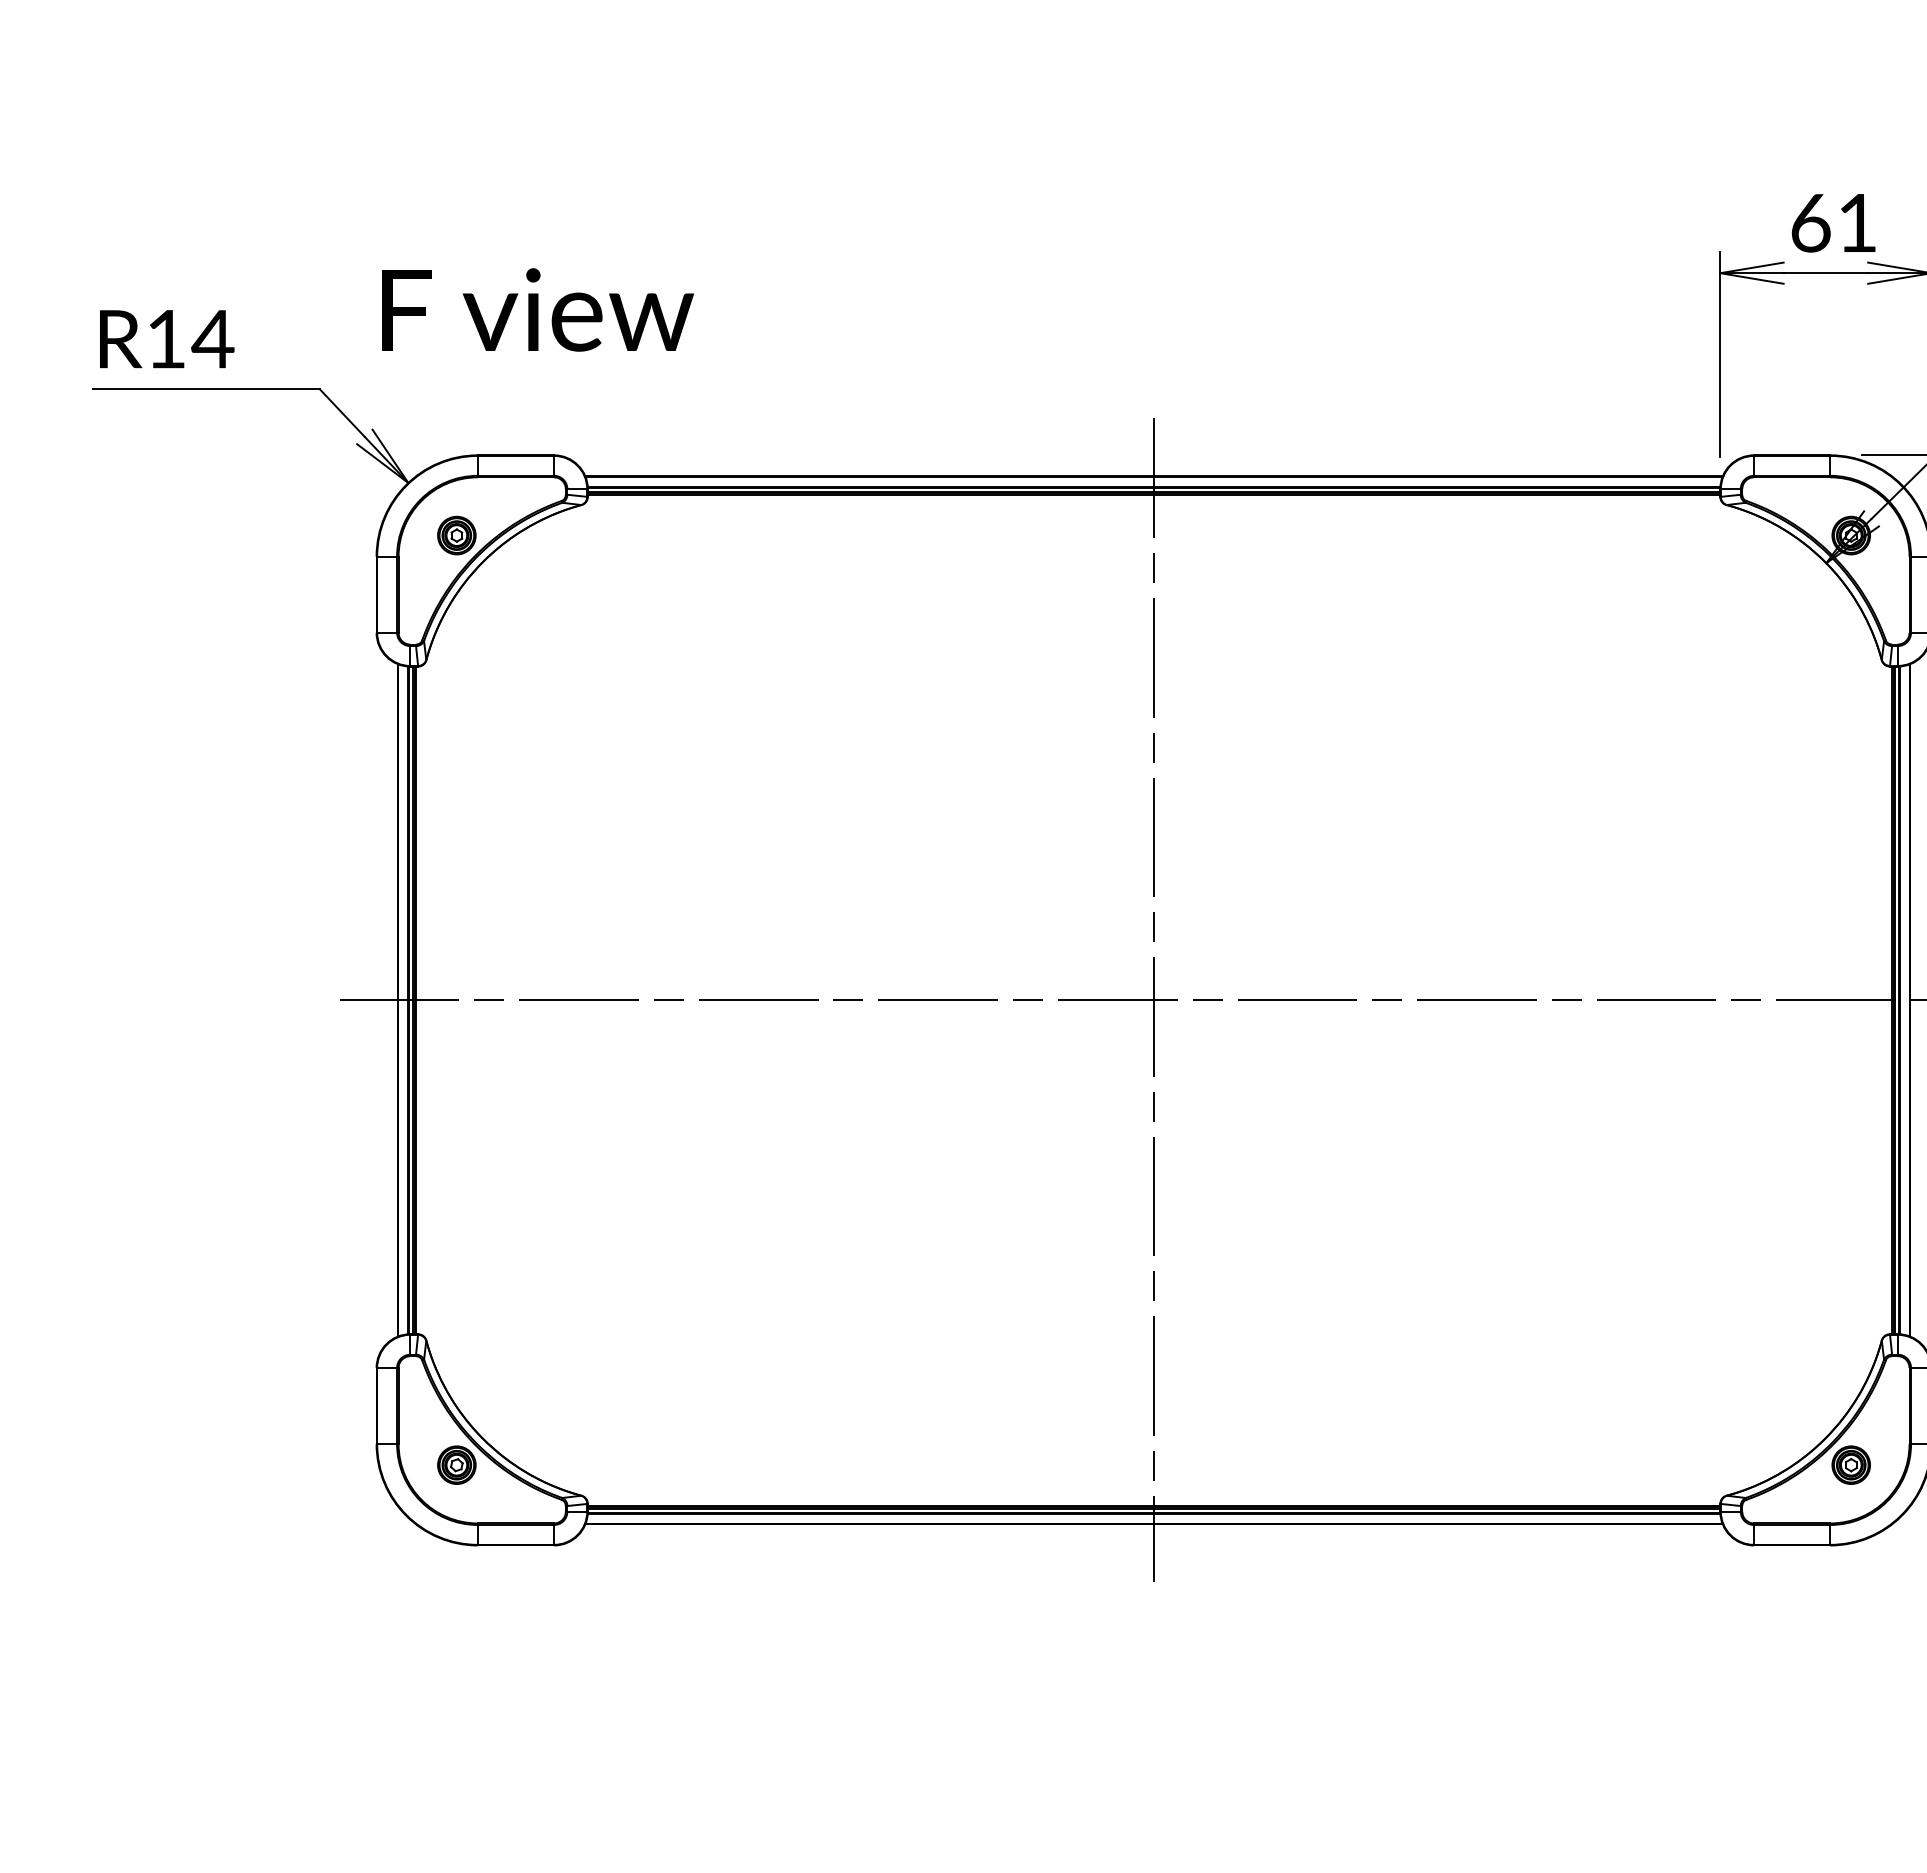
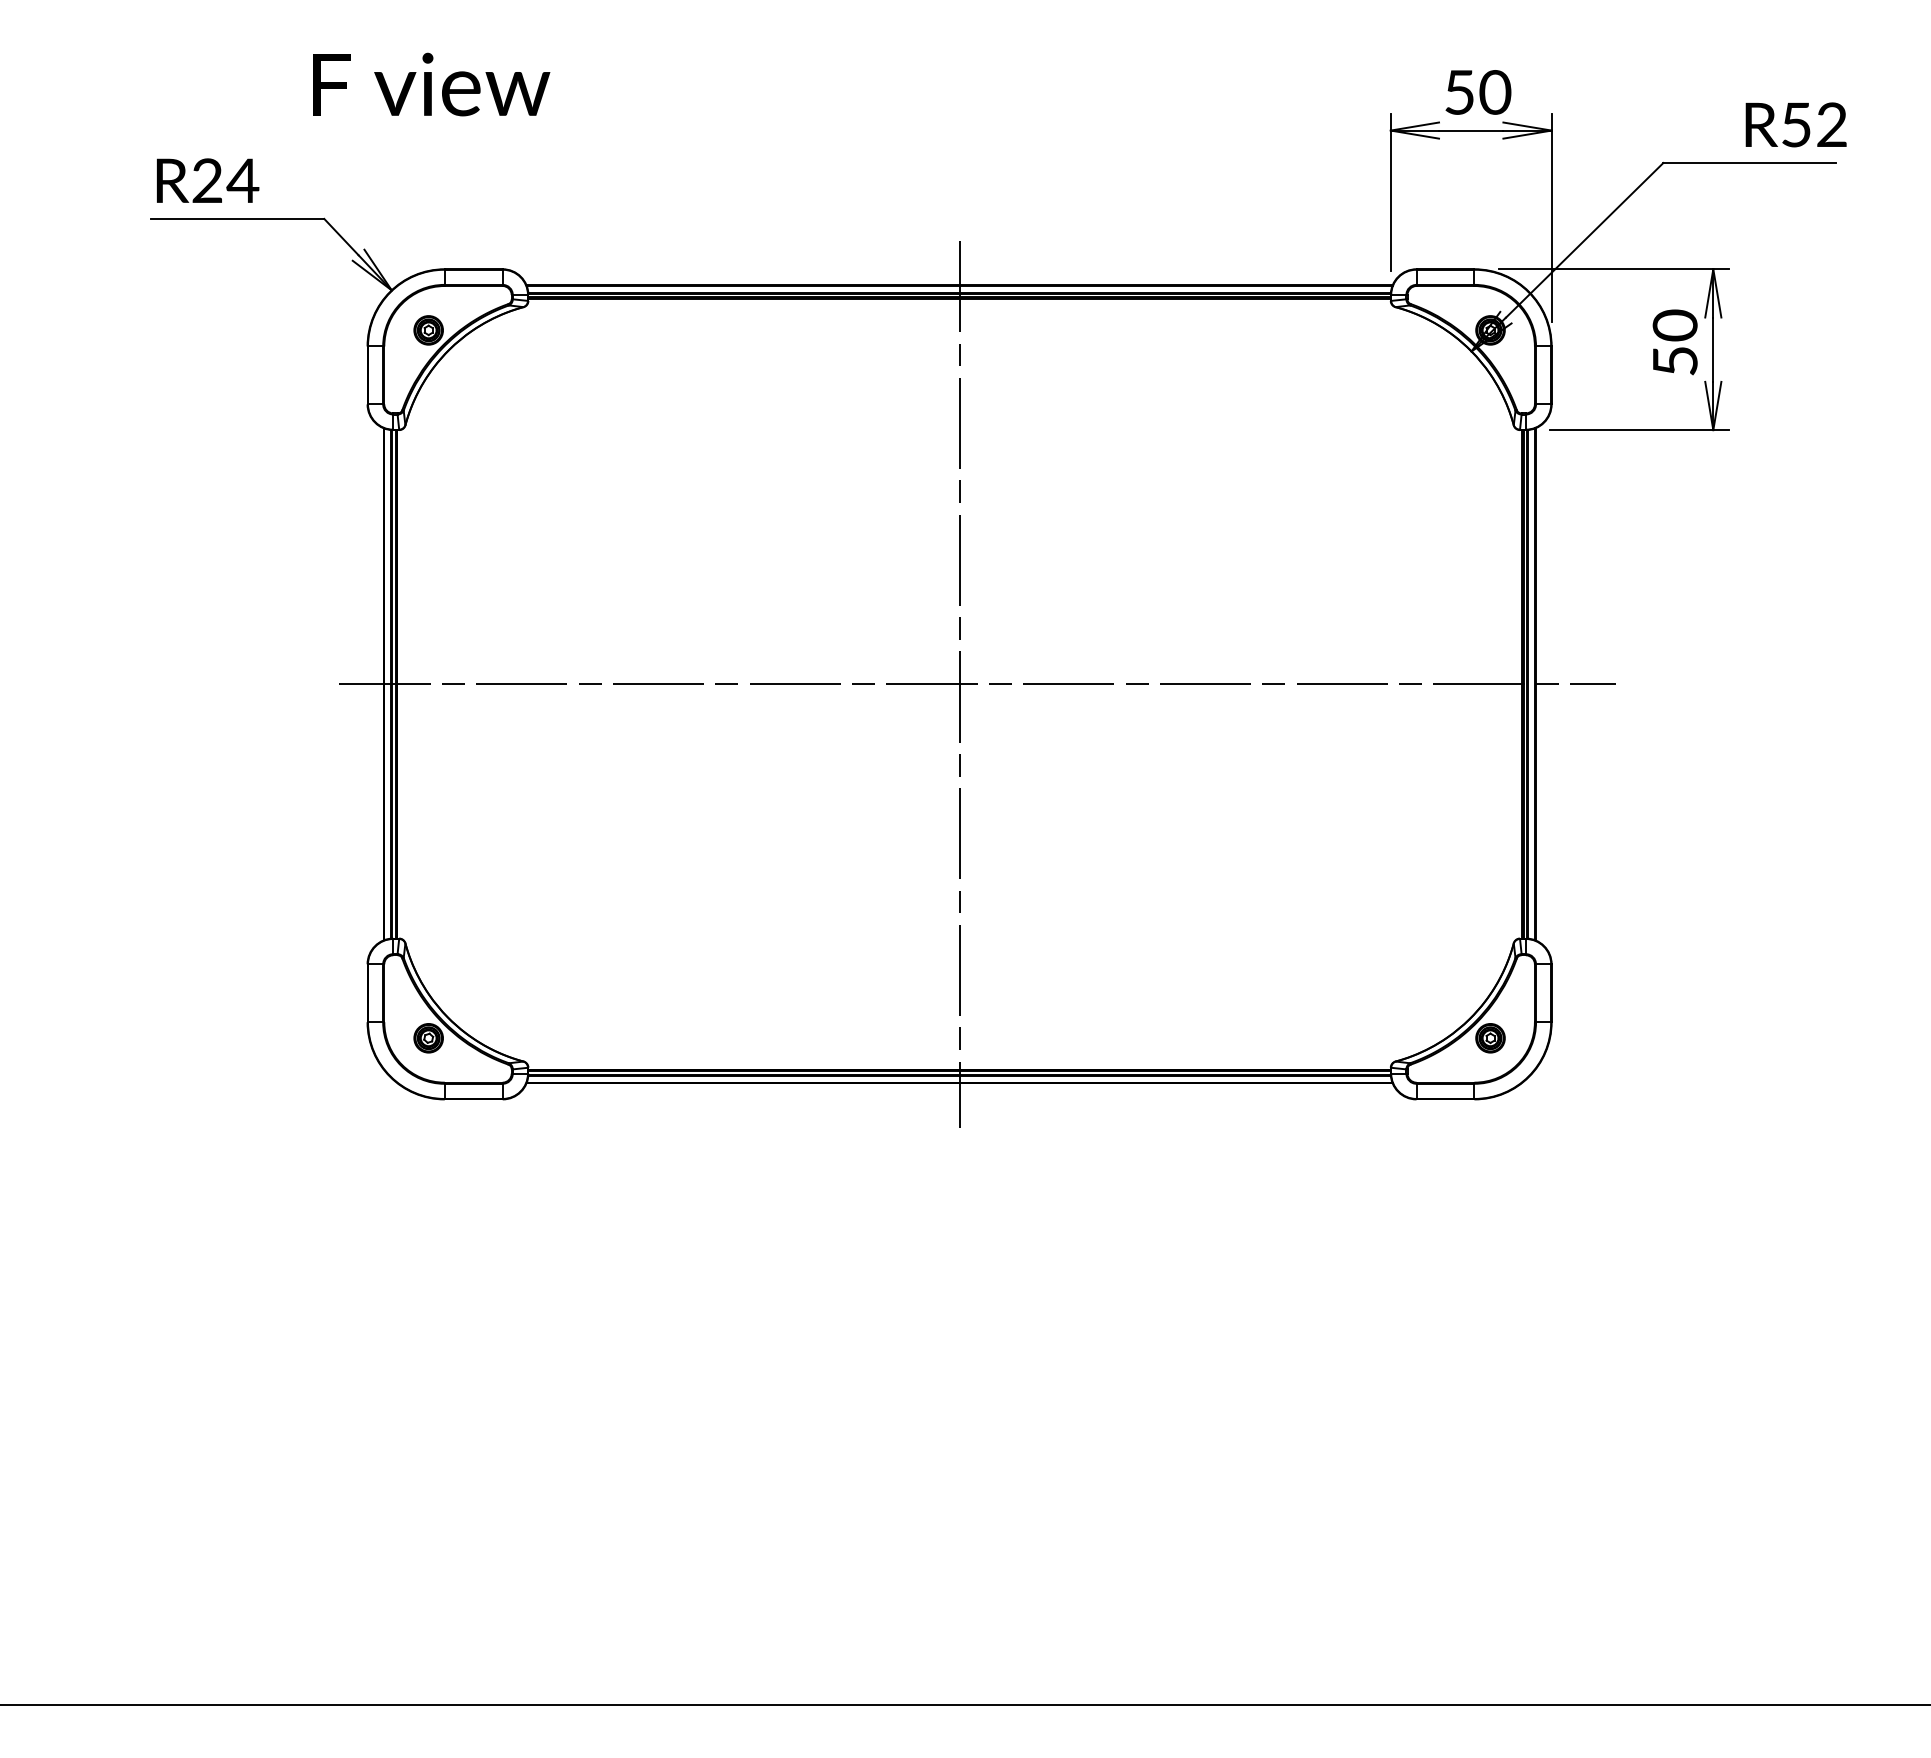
text: (1835, 223) -> (1478, 92), 61 -> 50
text: (538, 309) -> (431, 84), moved
text: (165, 338) -> (206, 180), R14 -> R24

